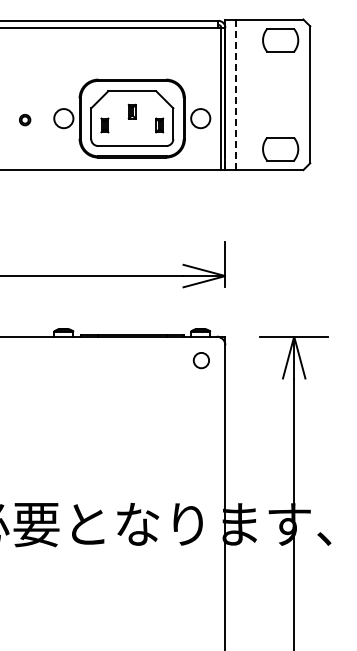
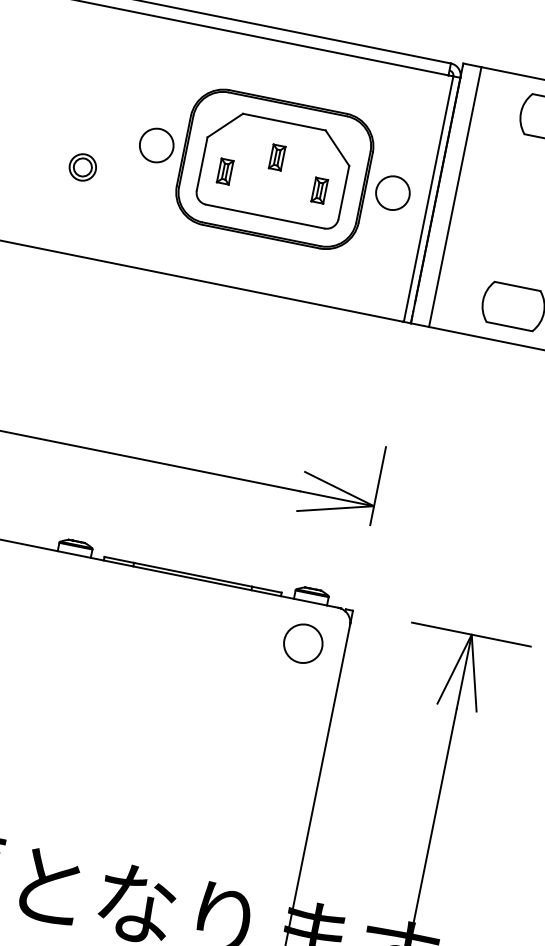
line: (235, 94) -> (454, 196), dashed -> solid
part: (132, 118) -> (275, 169), moved
part: (24, 119) -> (81, 166), size x1.43
circle: (201, 360) -> (303, 643), size x1.43

